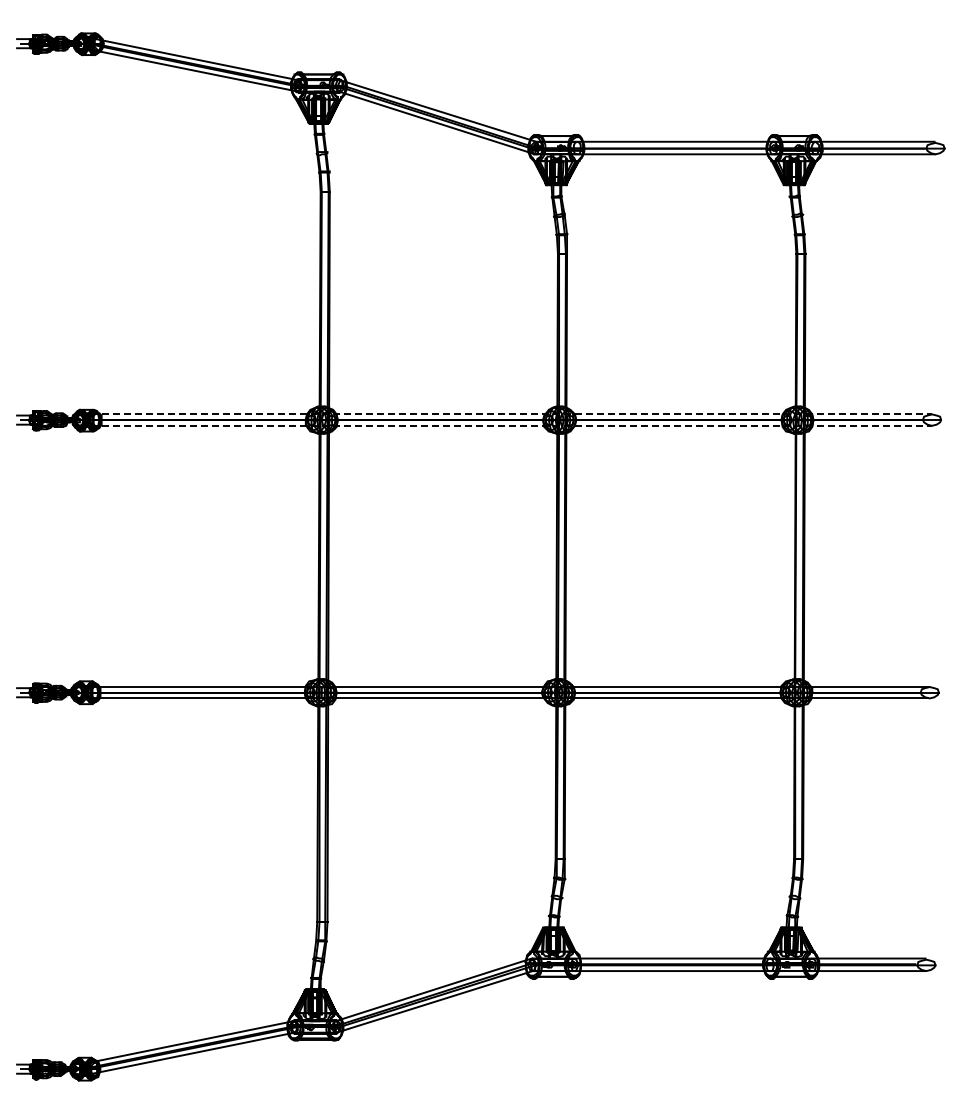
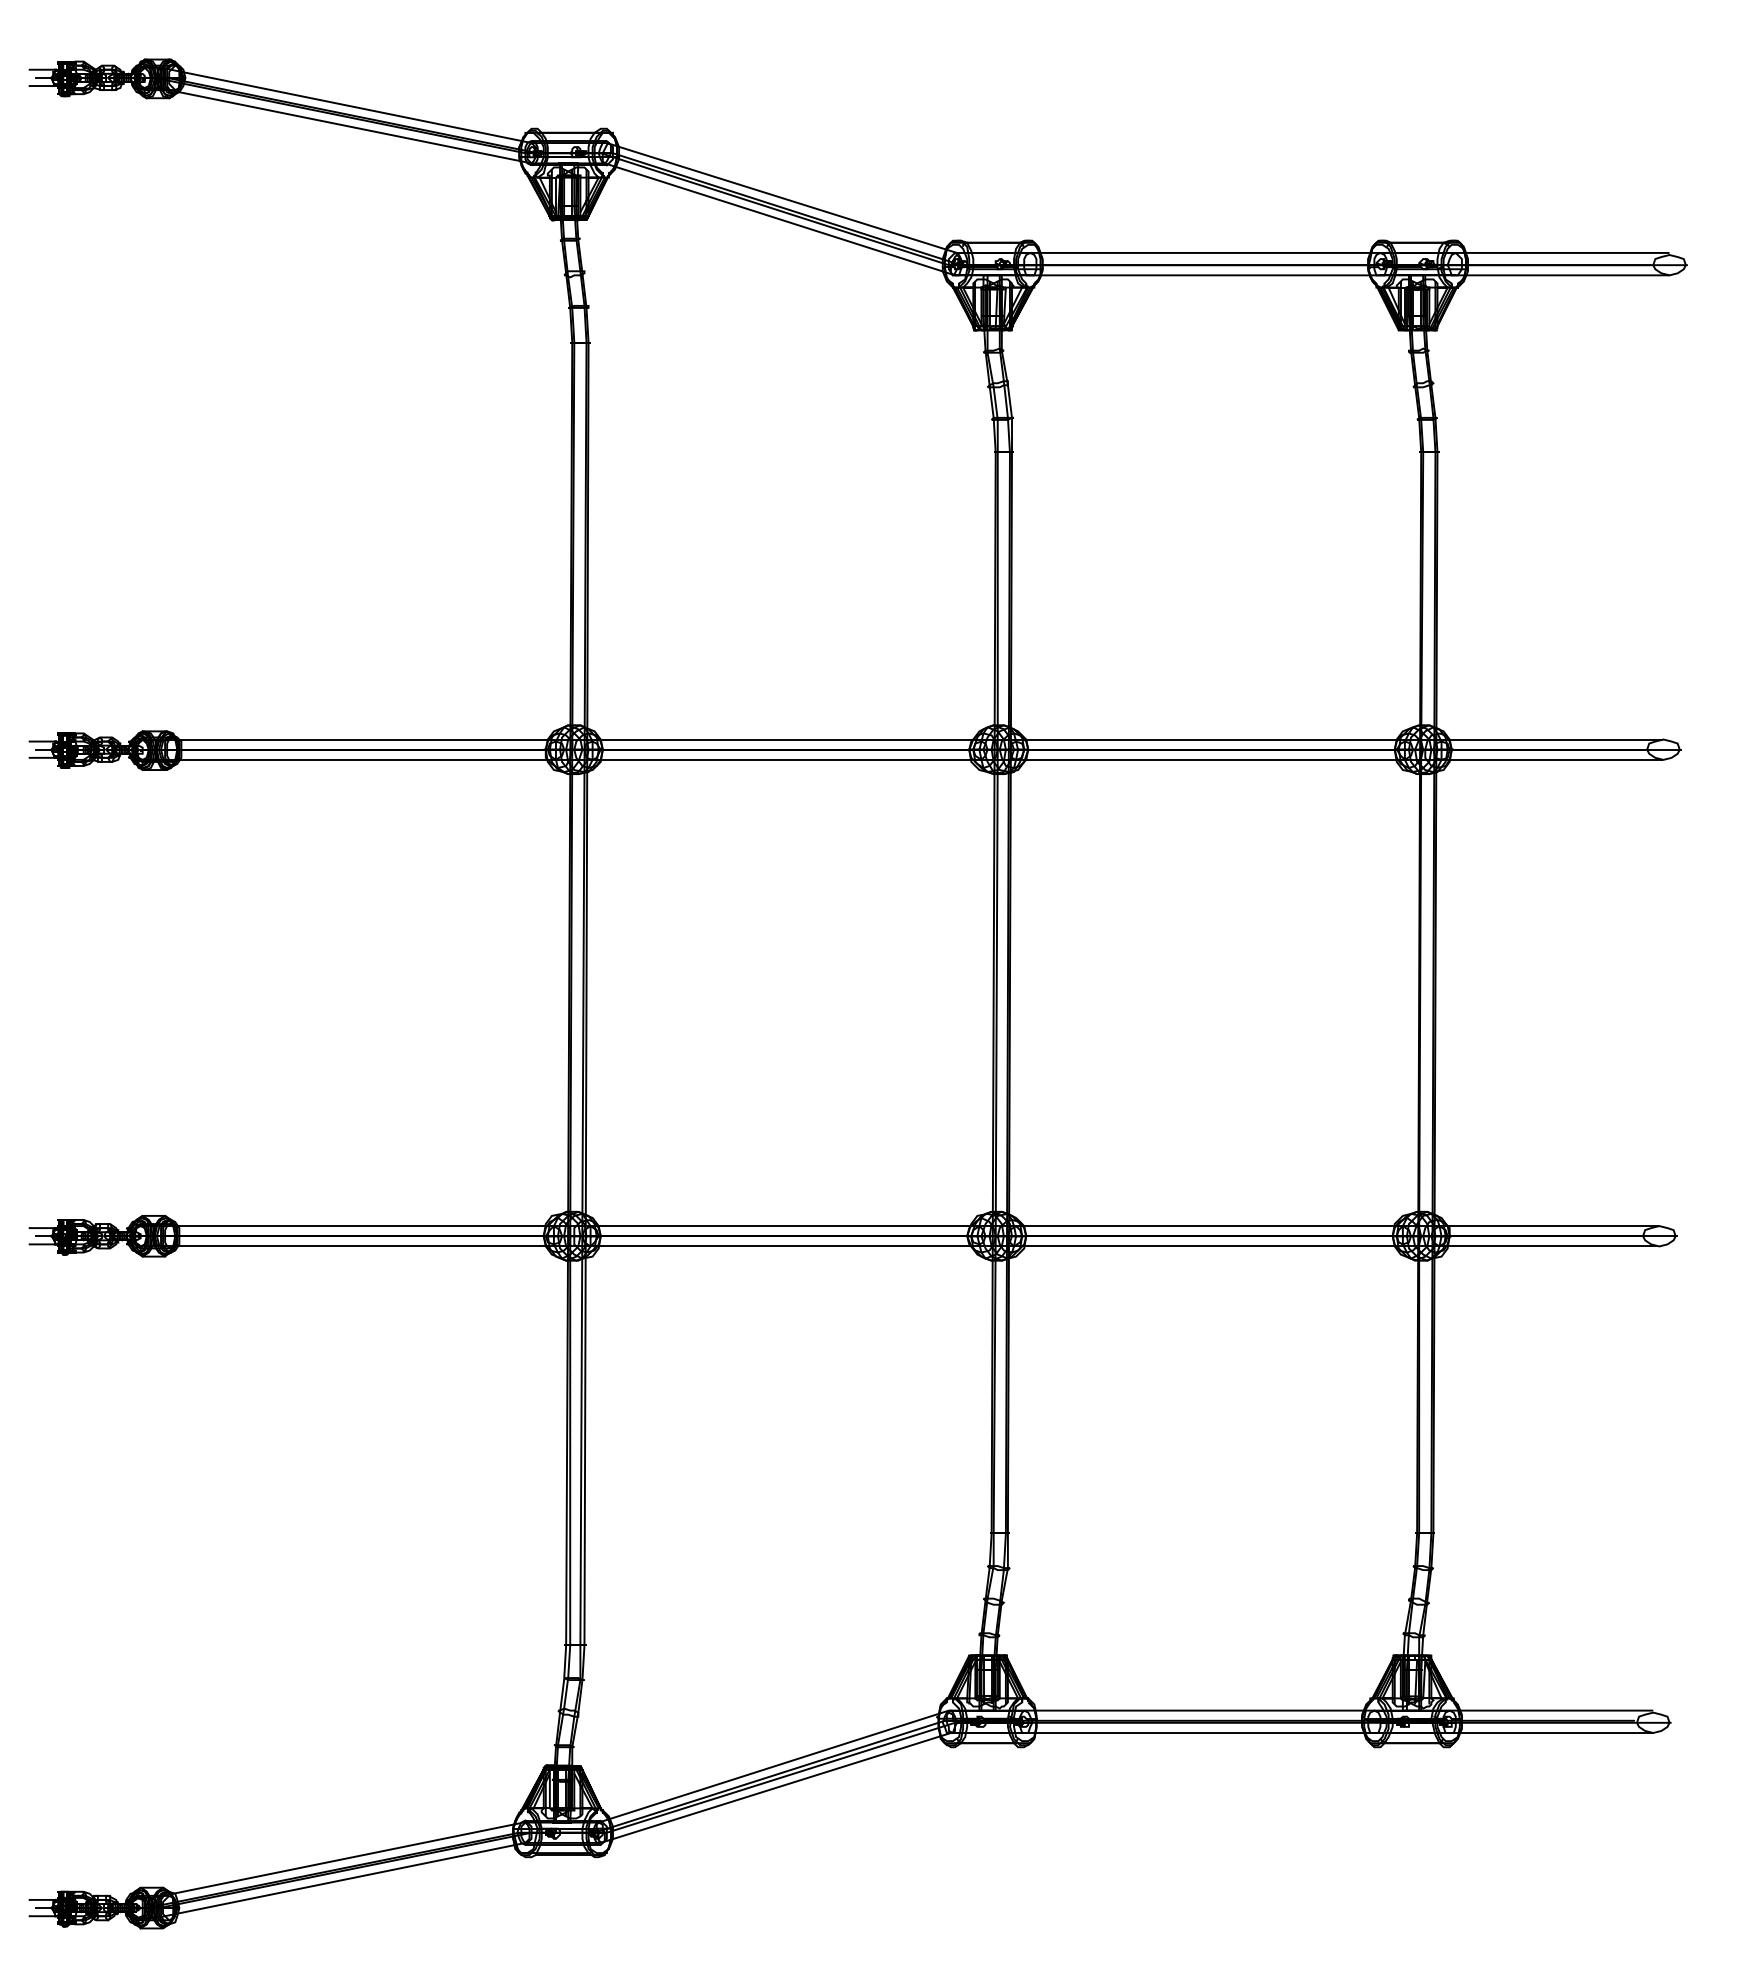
line: (506, 414) -> (903, 739), dashed -> solid
line: (506, 425) -> (903, 759), dashed -> solid

